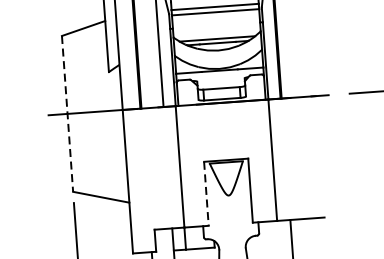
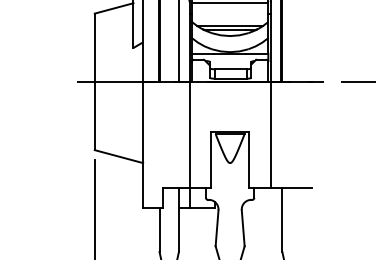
line: (67, 114) -> (94, 82), dashed -> solid
line: (206, 194) -> (210, 160), dashed -> solid

